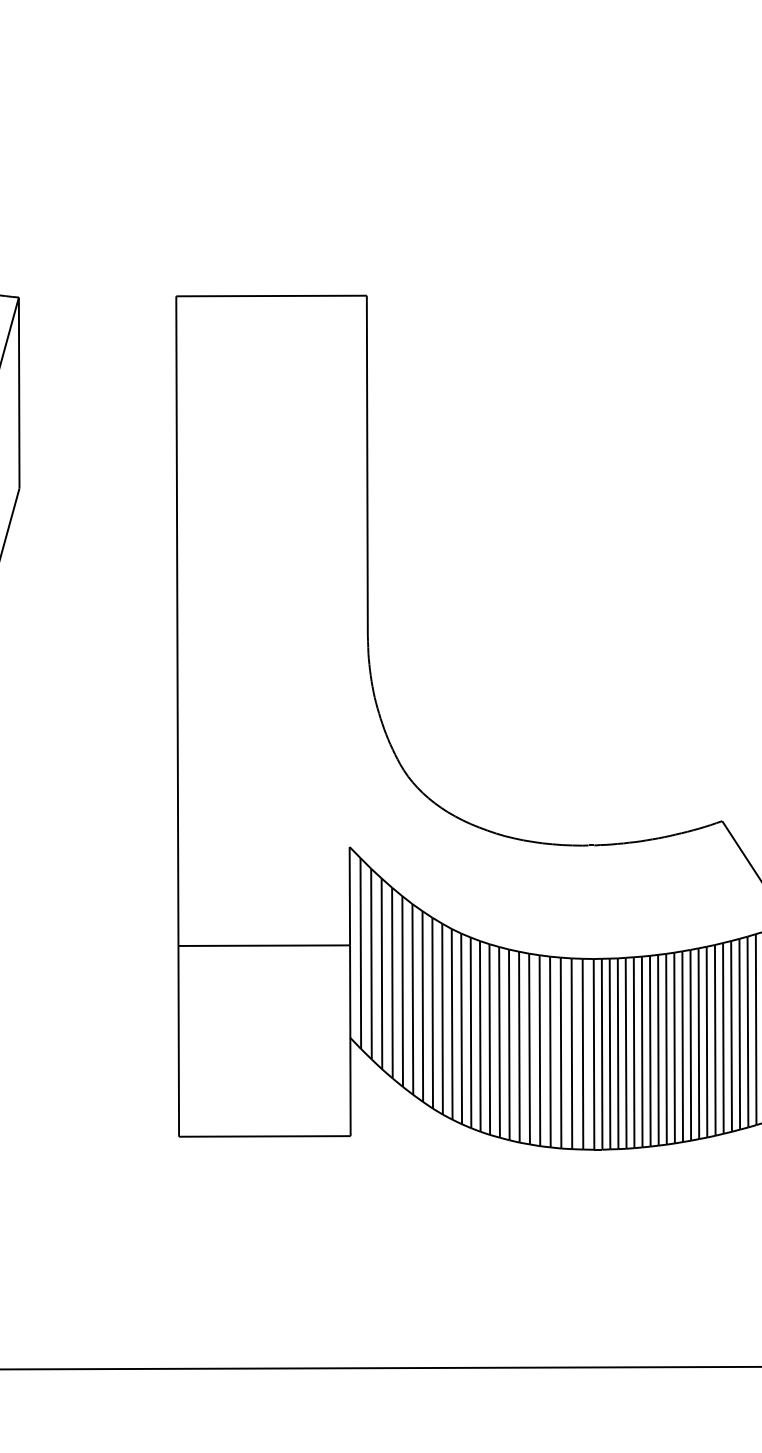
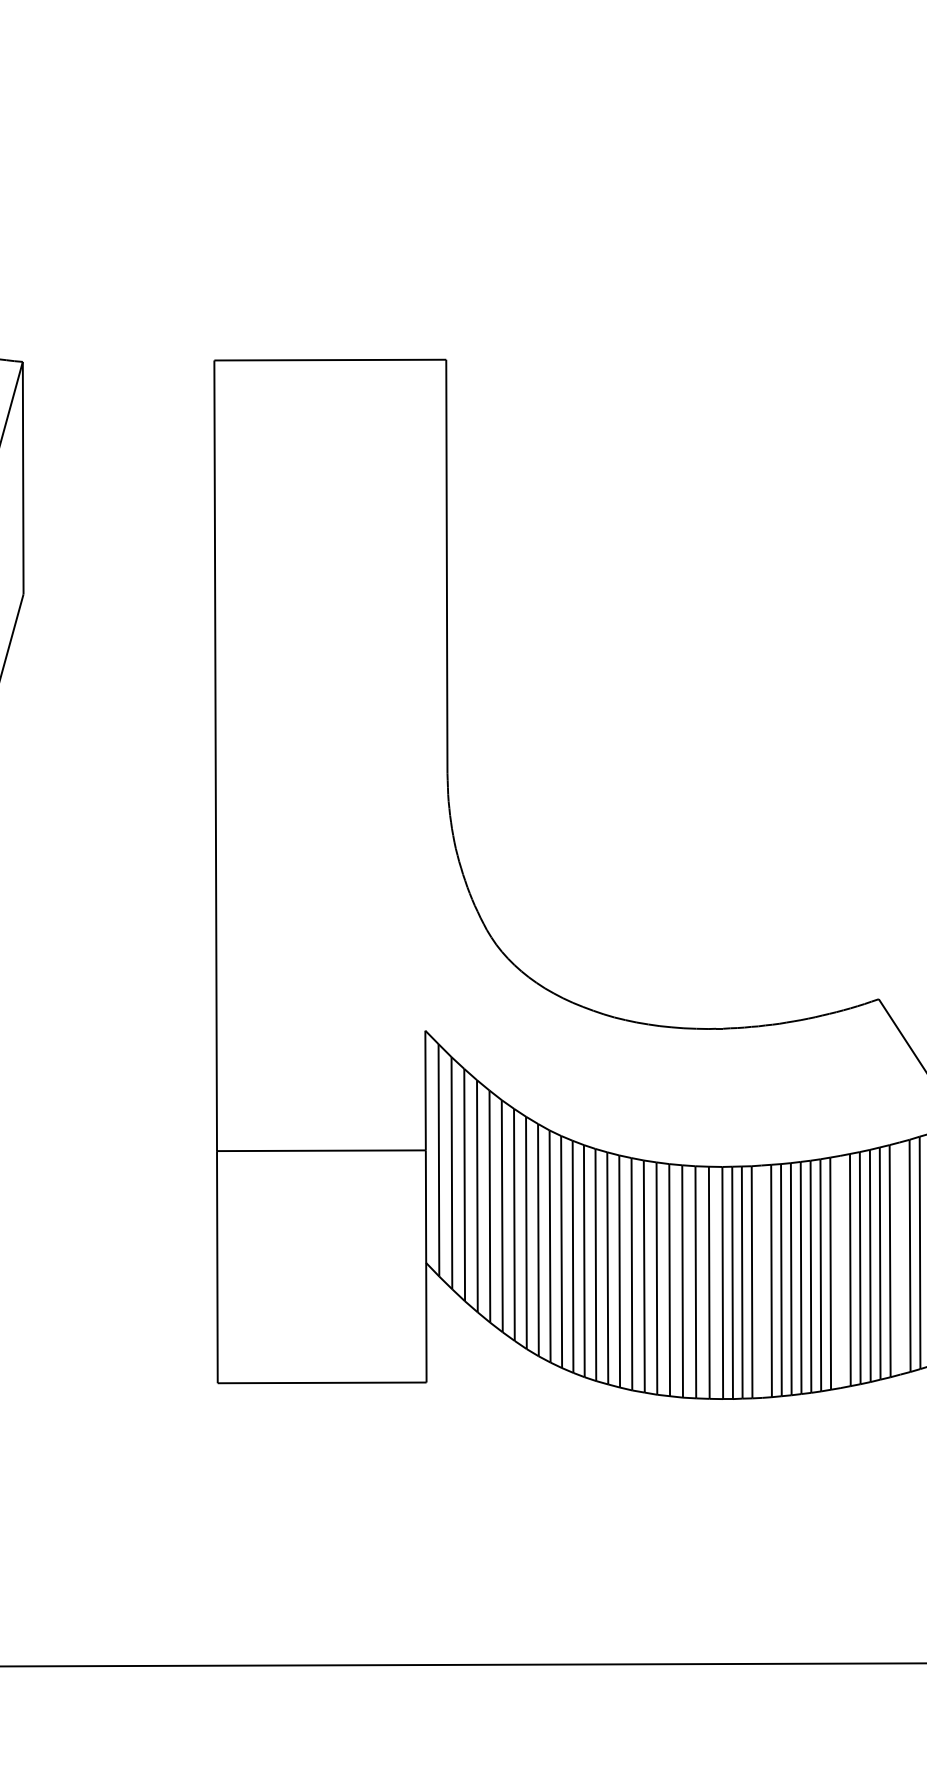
line: (739, 1034) -> (899, 1258), removed
line: (690, 1044) -> (840, 1271), removed
line: (625, 1053) -> (761, 1281), removed

